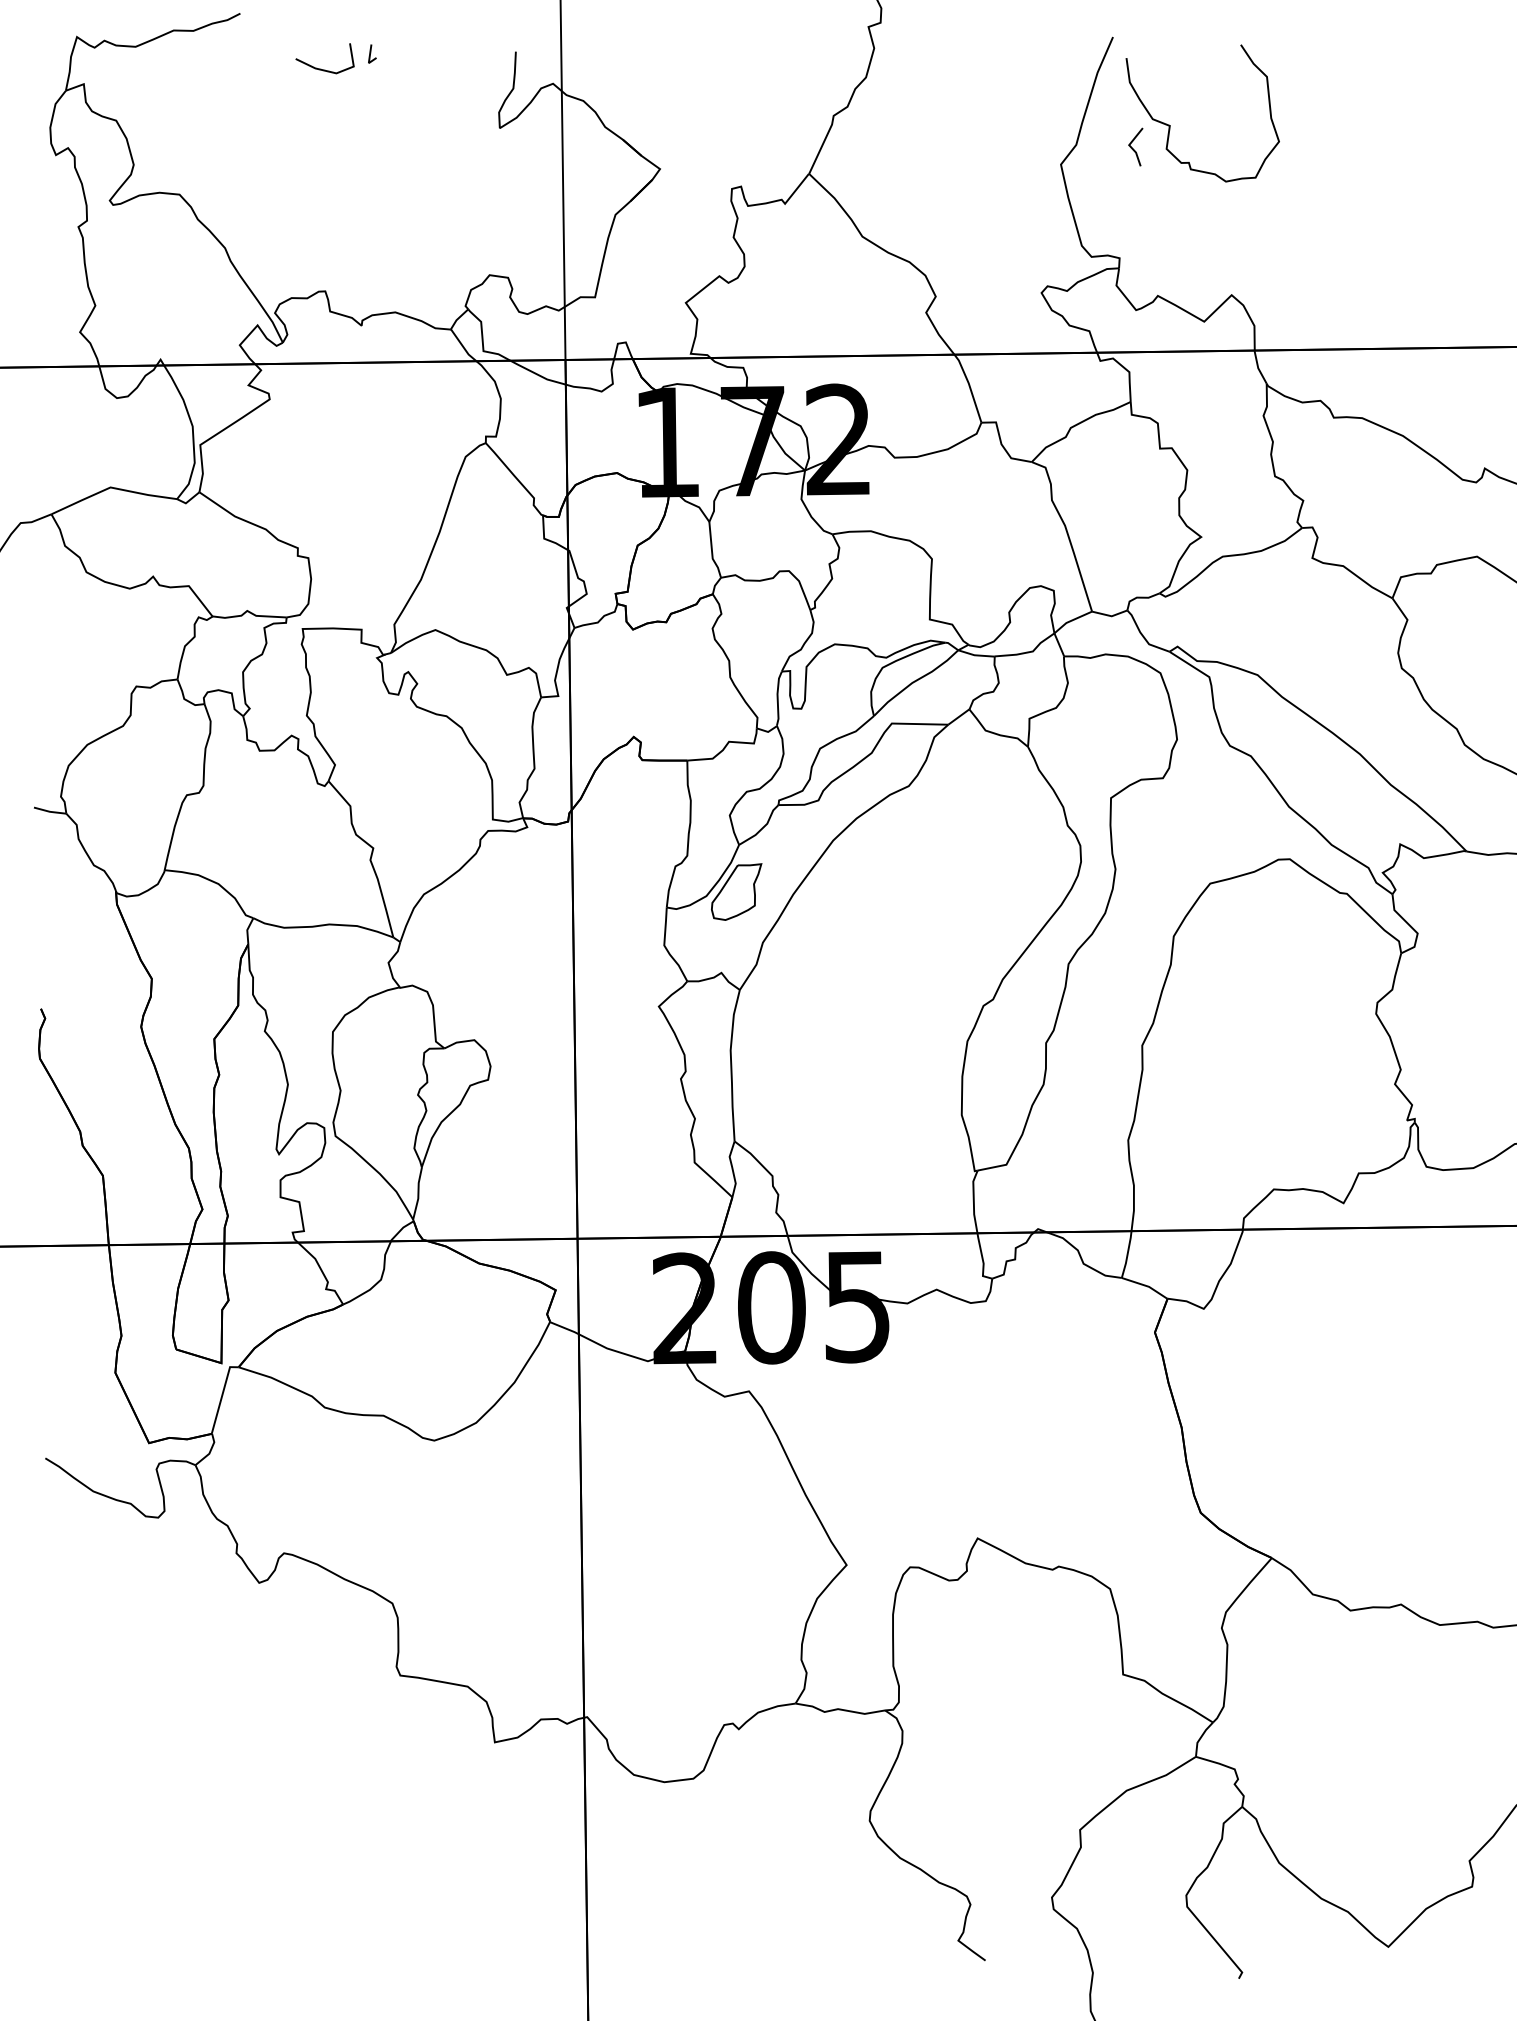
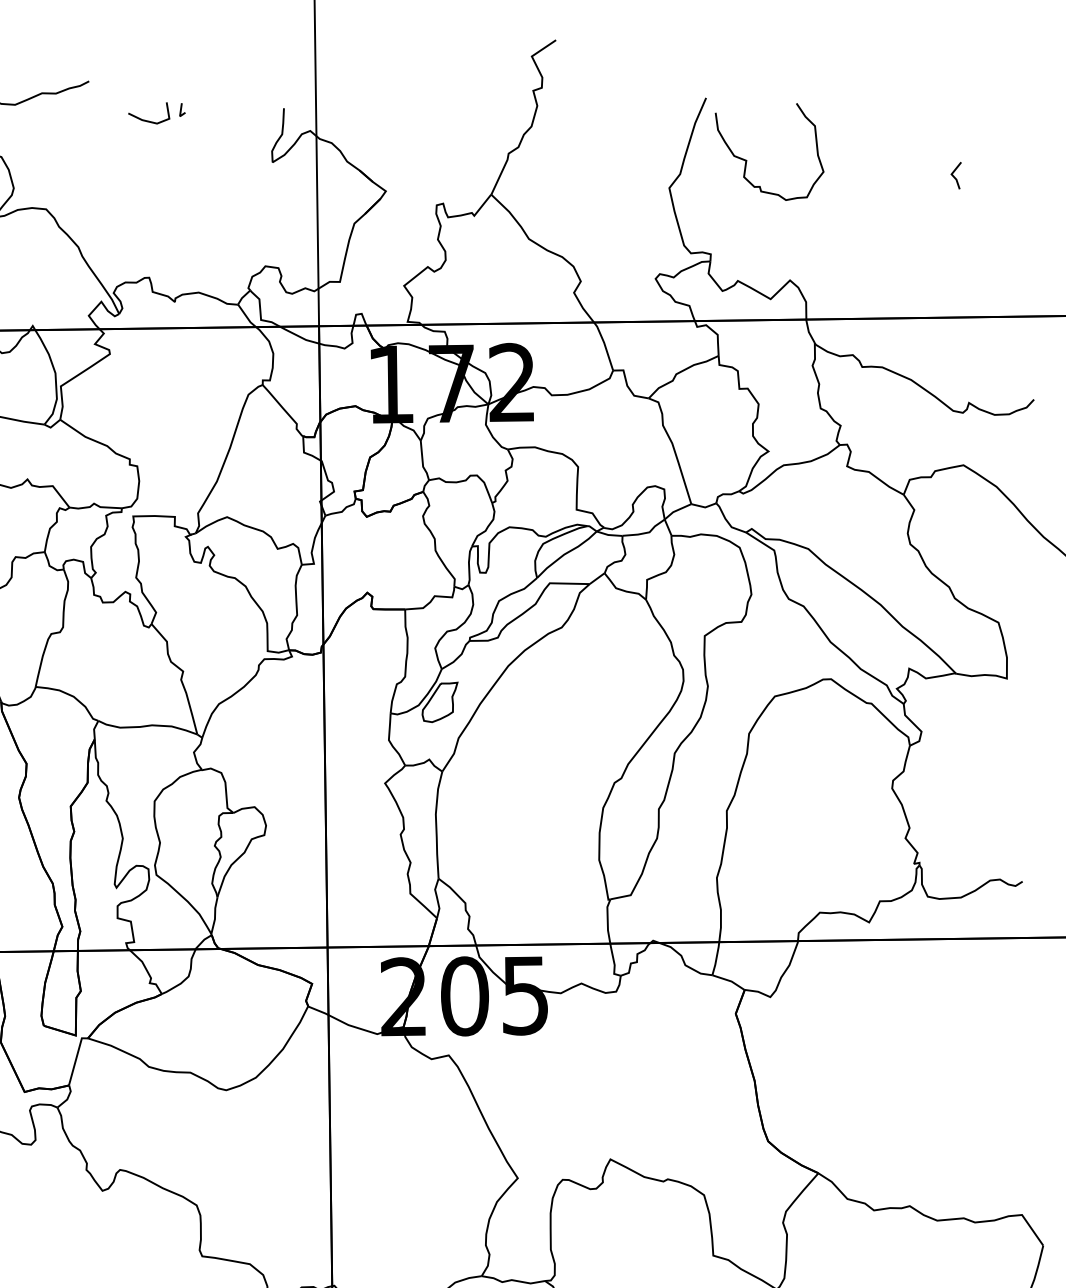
line: (1133, 148) -> (954, 176), moved

